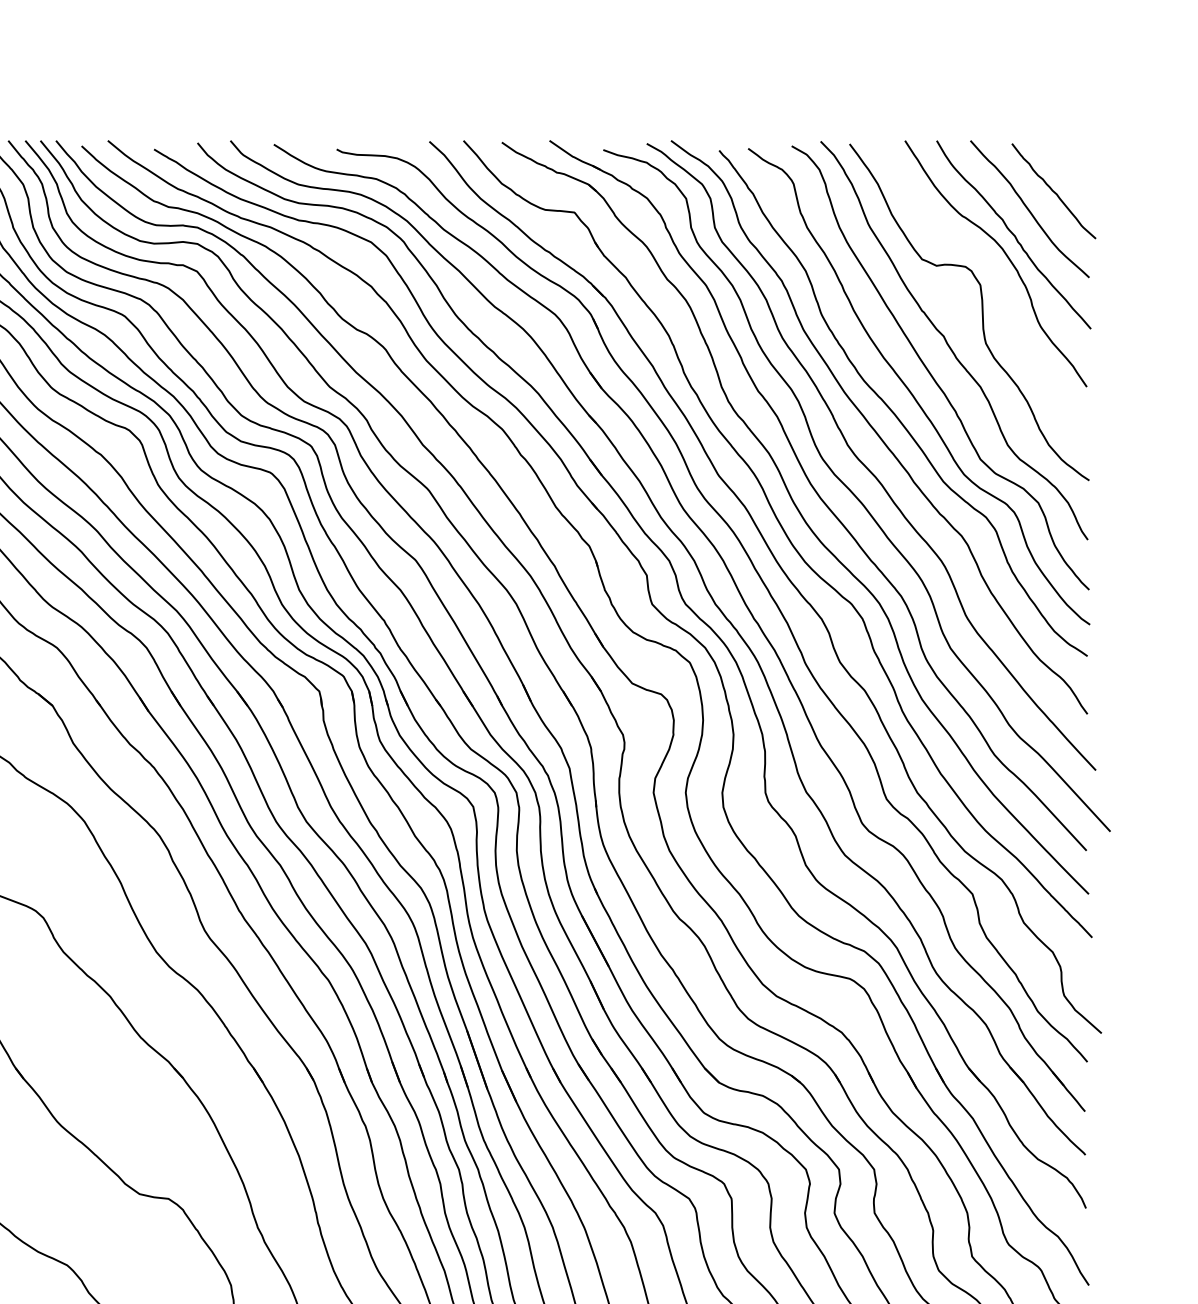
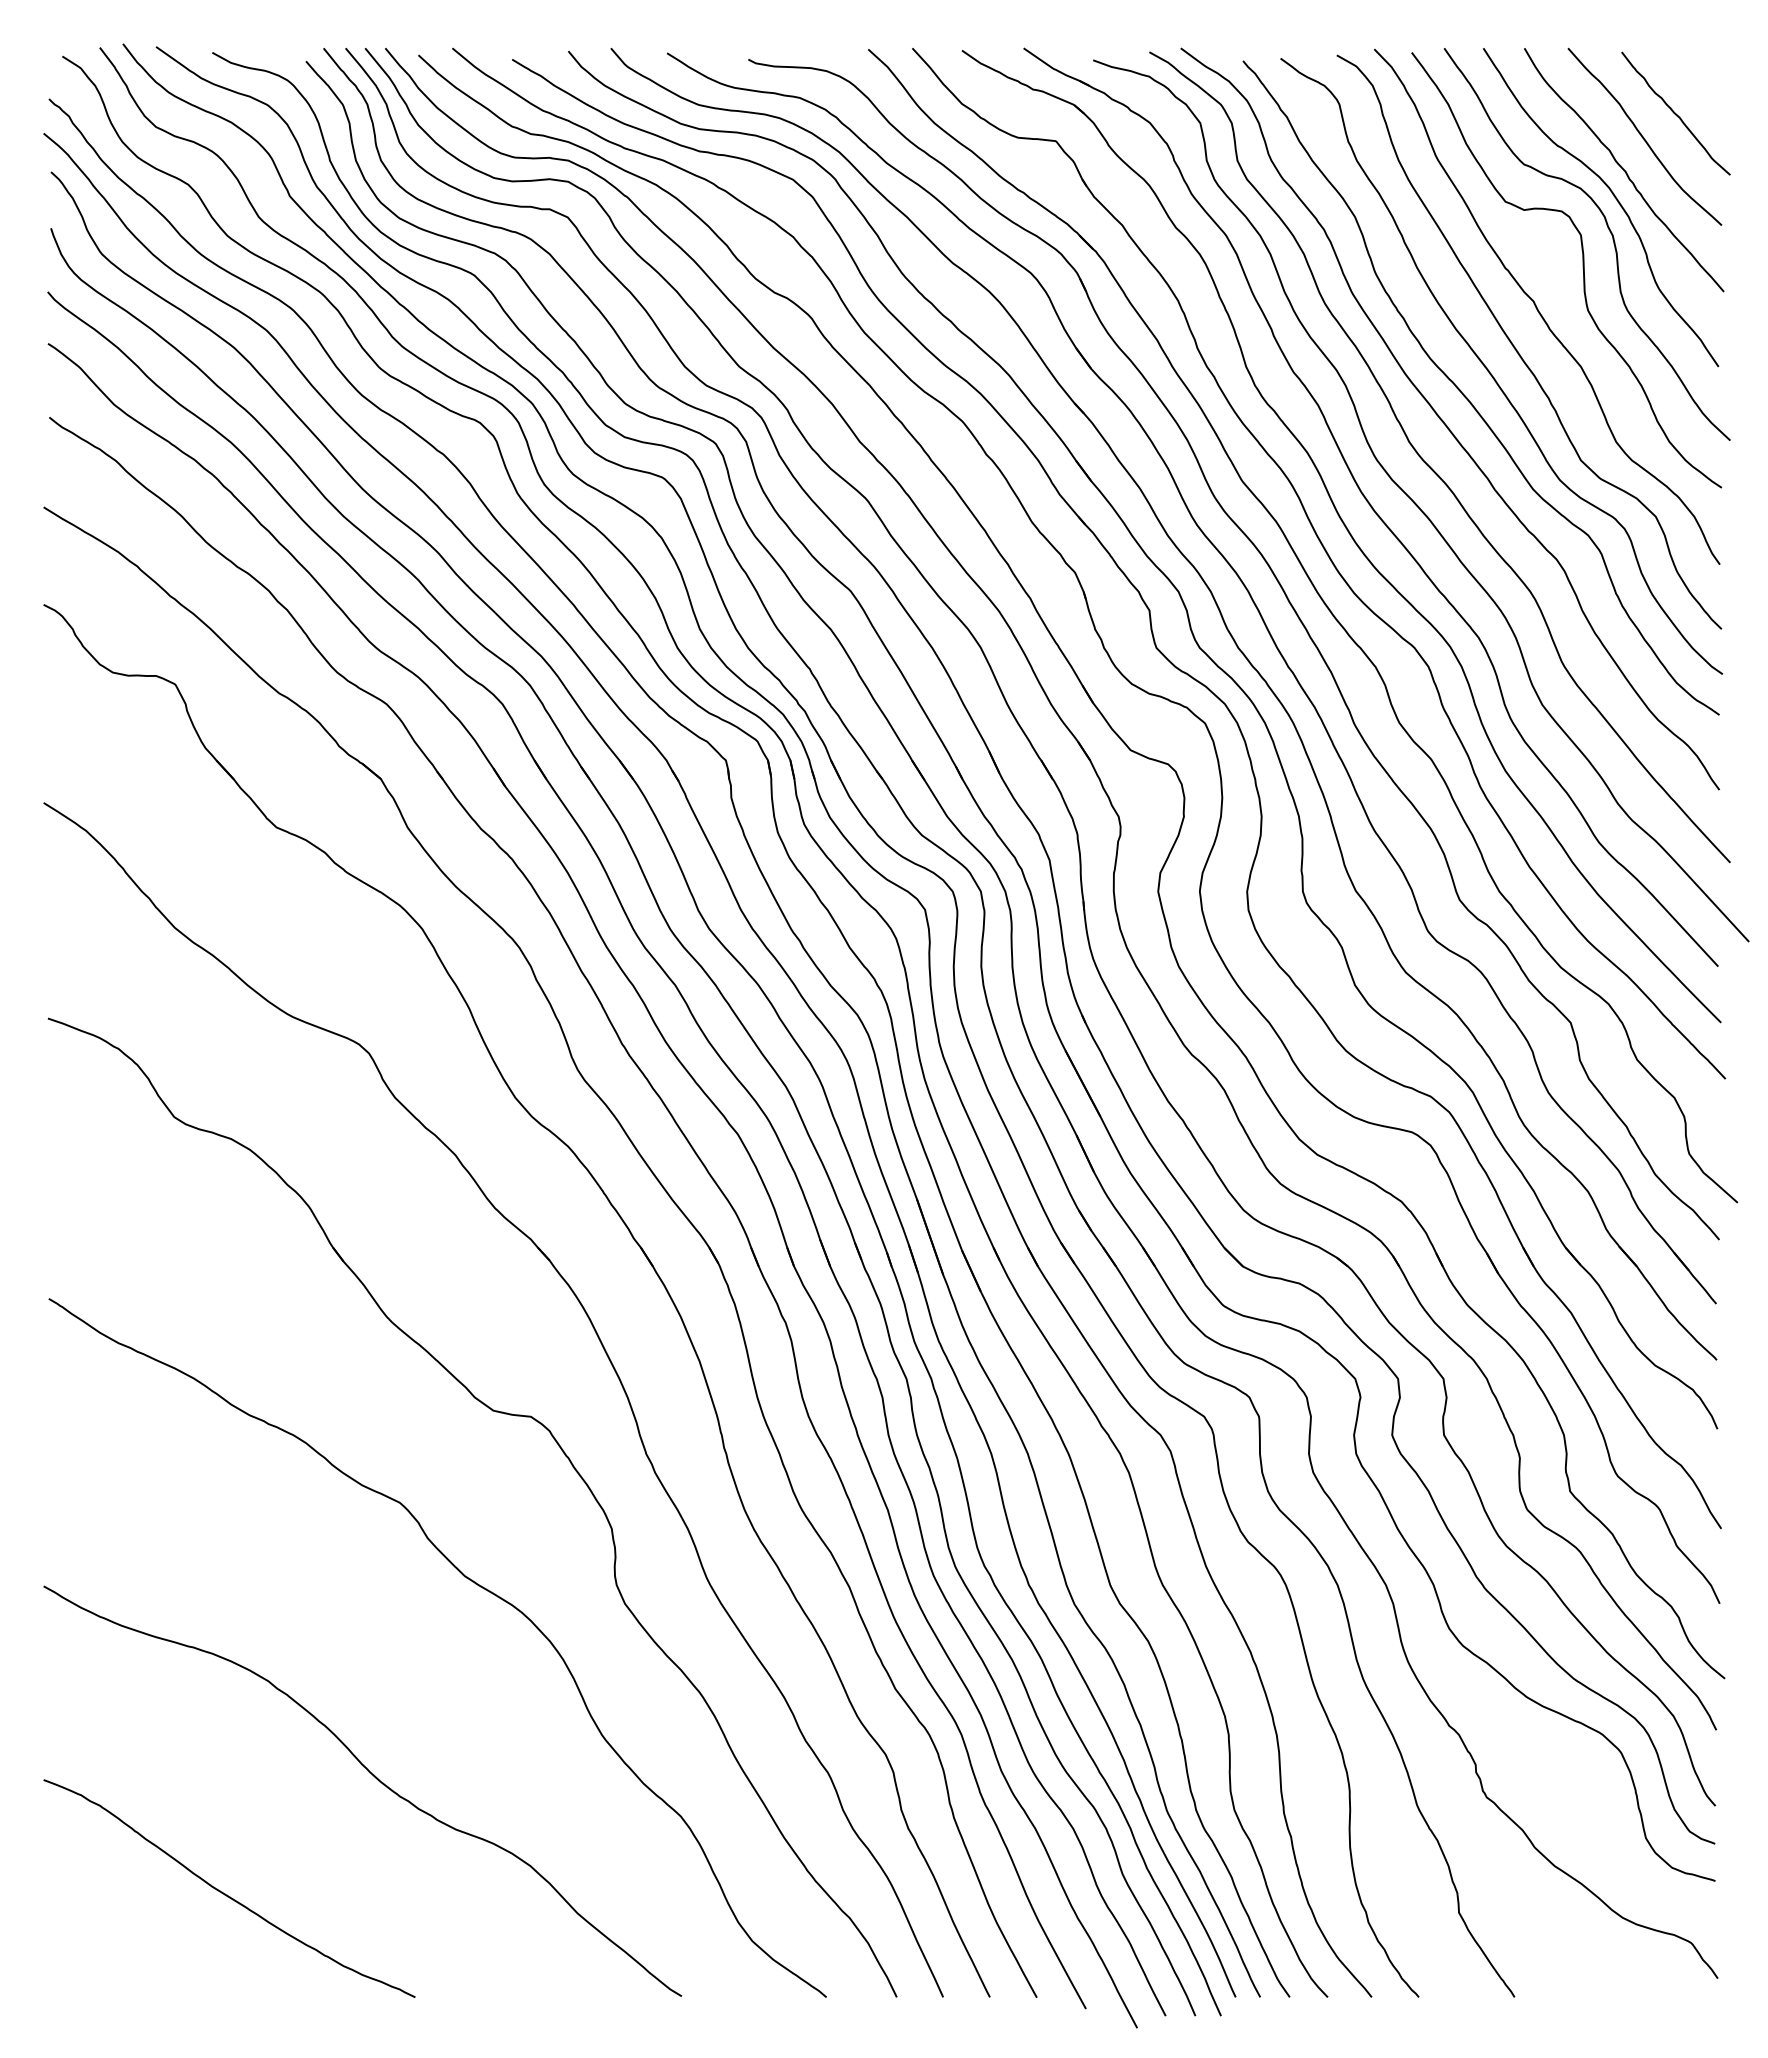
curve: (1003, 283) -> (1610, 233), added

